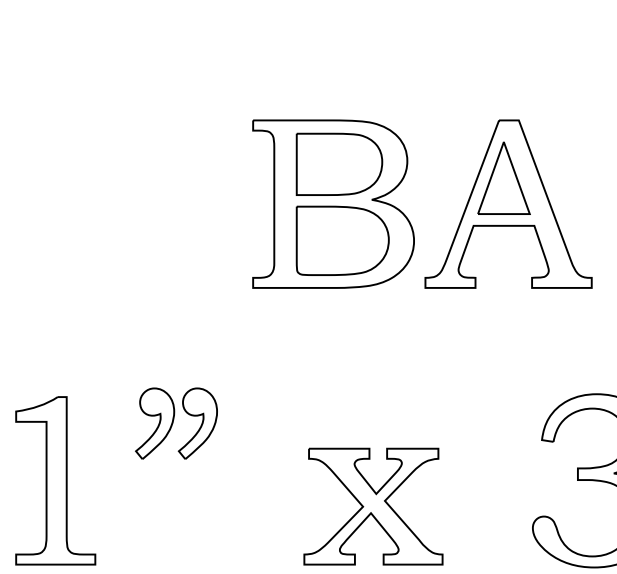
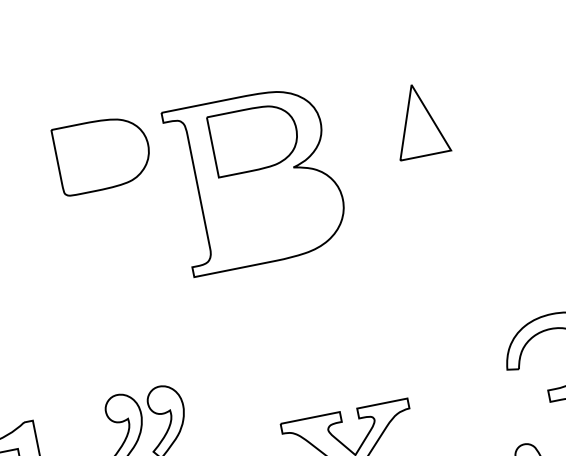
part: (508, 203) -> (428, 144), removed
part: (342, 240) -> (102, 154), moved

